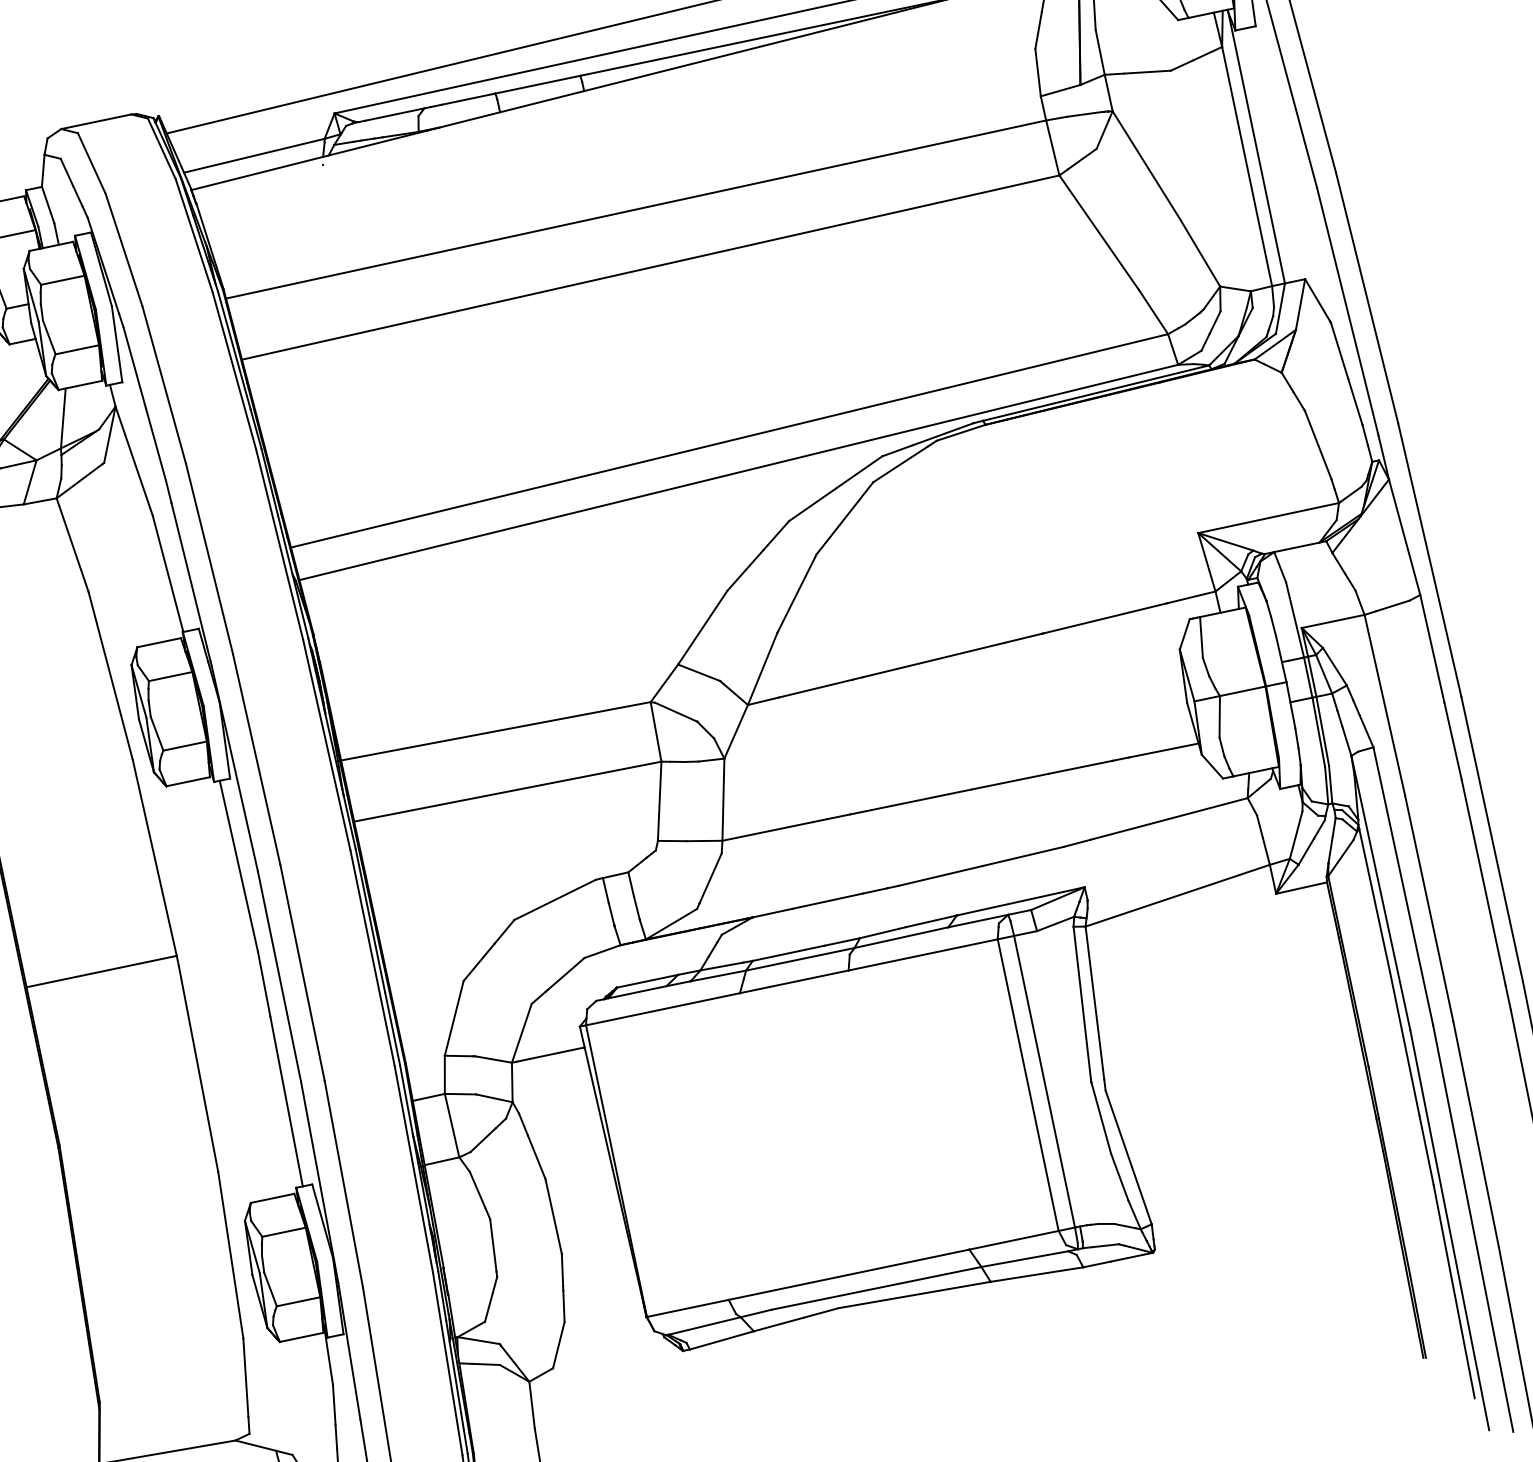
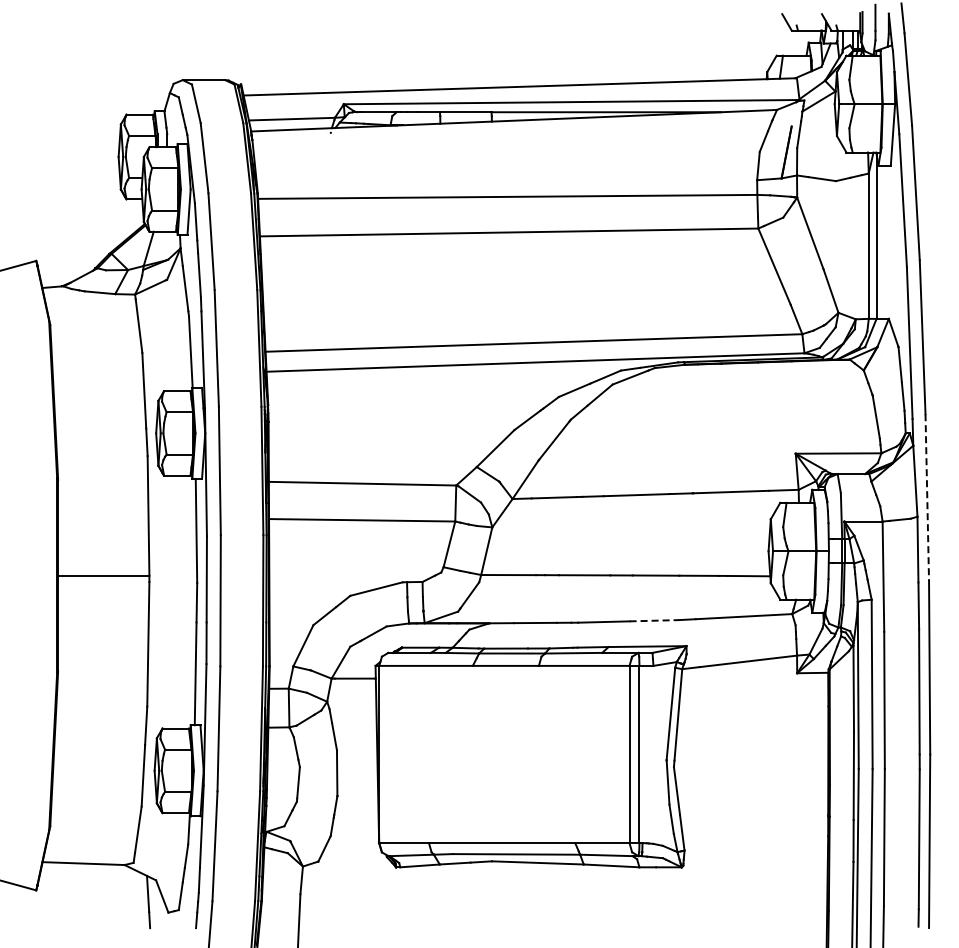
line: (1430, 561) -> (927, 498), solid -> dashed
line: (1023, 856) -> (654, 620), solid -> dashed

